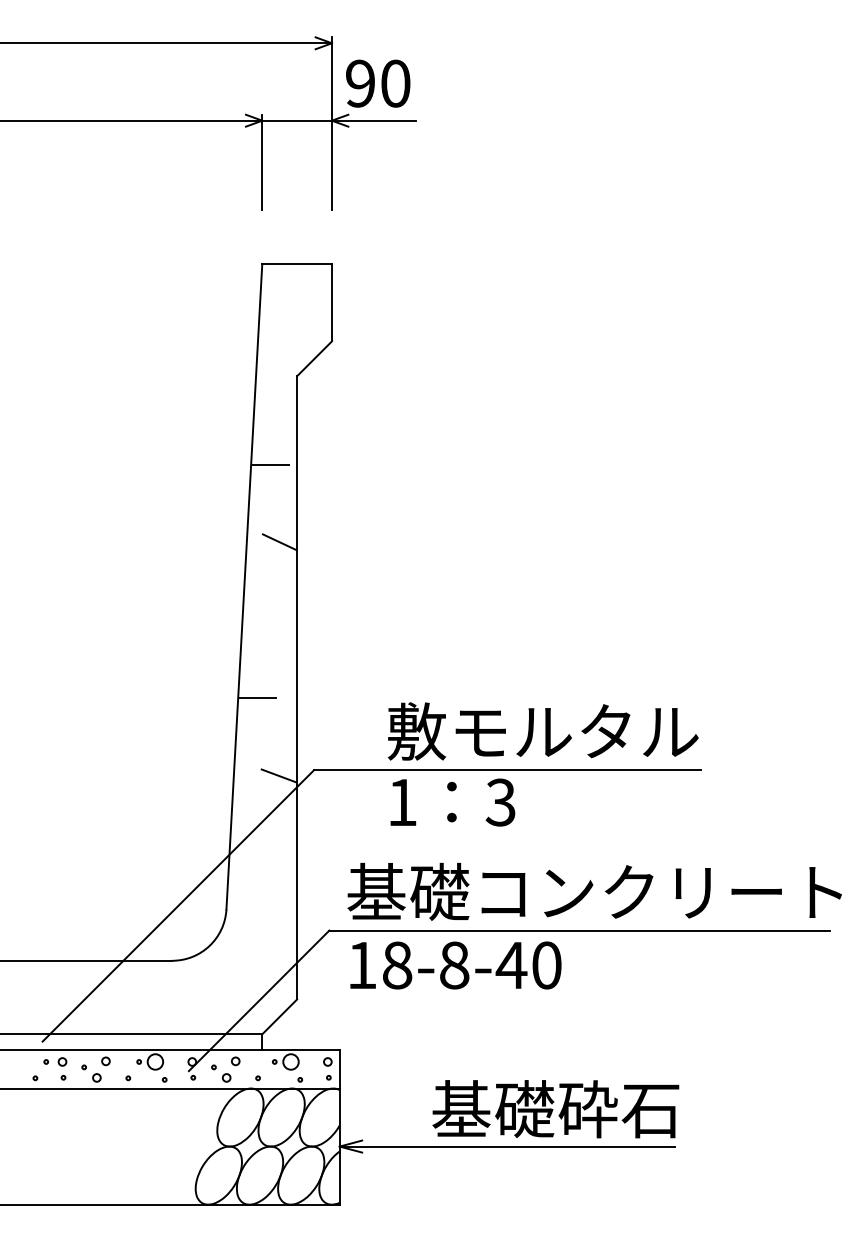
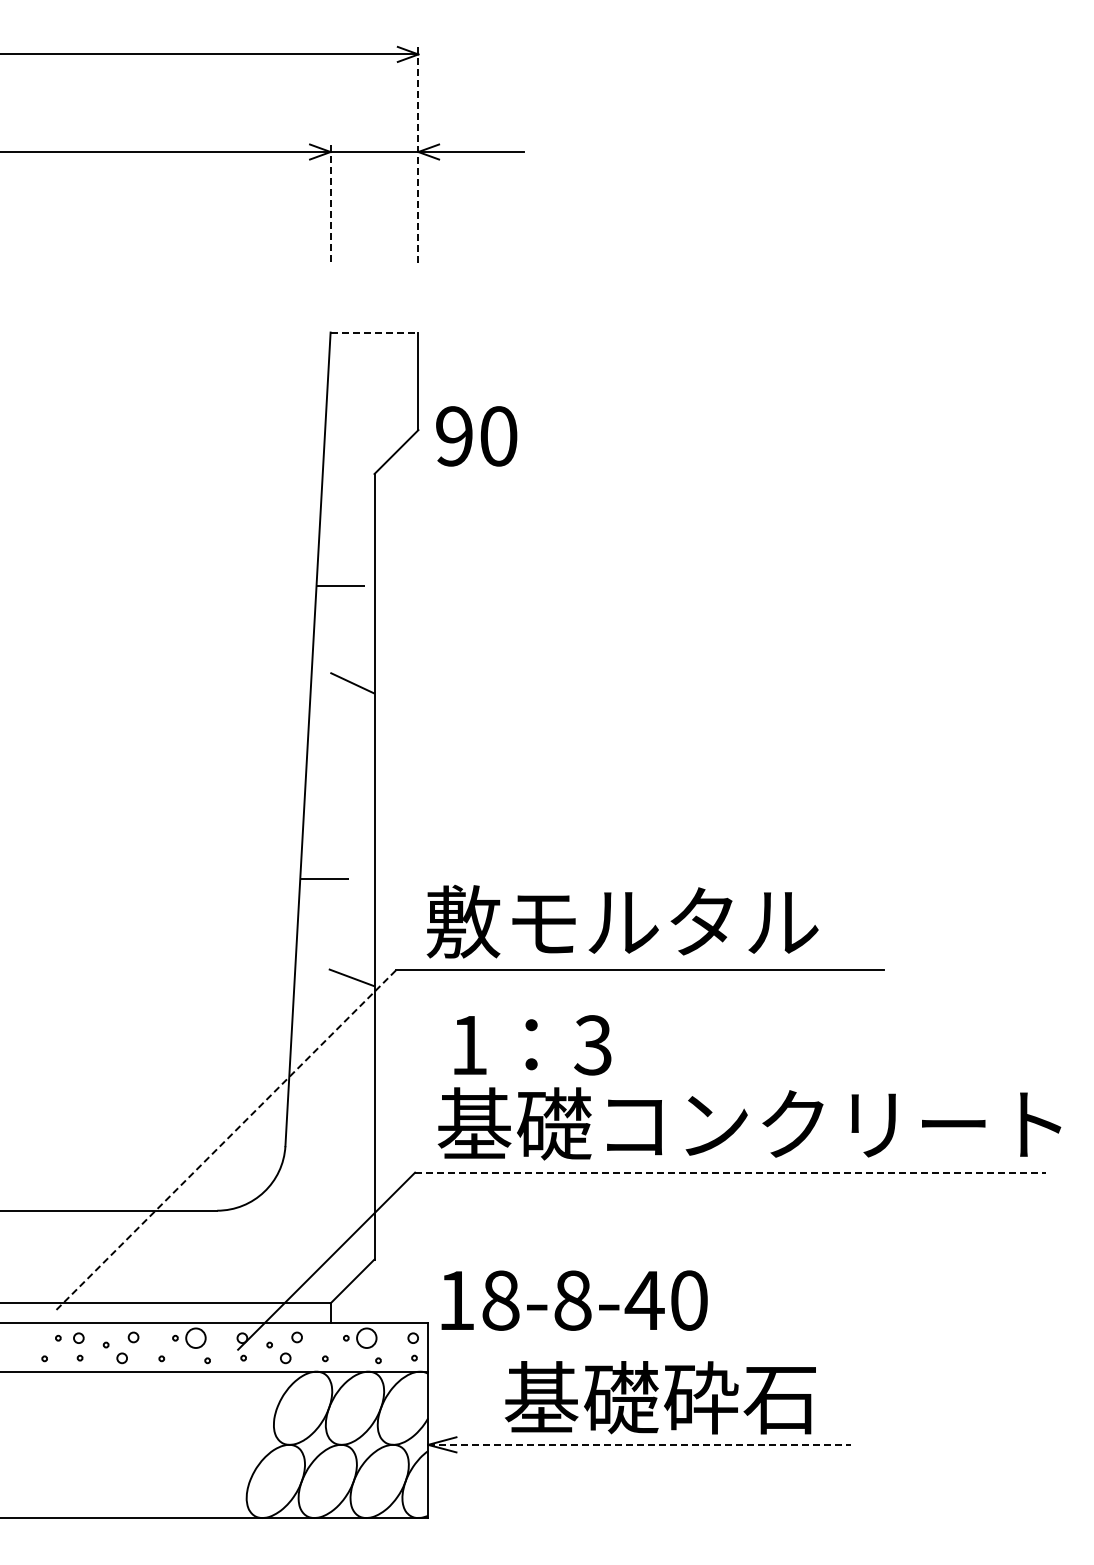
text: (378, 83) -> (476, 436), moved
line: (332, 123) -> (418, 155), solid -> dashed
line: (262, 162) -> (330, 204), solid -> dashed
line: (297, 263) -> (374, 332), solid -> dashed
text: (543, 731) -> (622, 921), moved
text: (452, 802) -> (532, 1045), moved
line: (178, 905) -> (224, 1141), solid -> dashed
line: (579, 930) -> (730, 1172), solid -> dashed
text: (455, 965) -> (574, 1300), moved
text: (555, 1109) -> (660, 1397), moved
line: (508, 1146) -> (640, 1444), solid -> dashed

